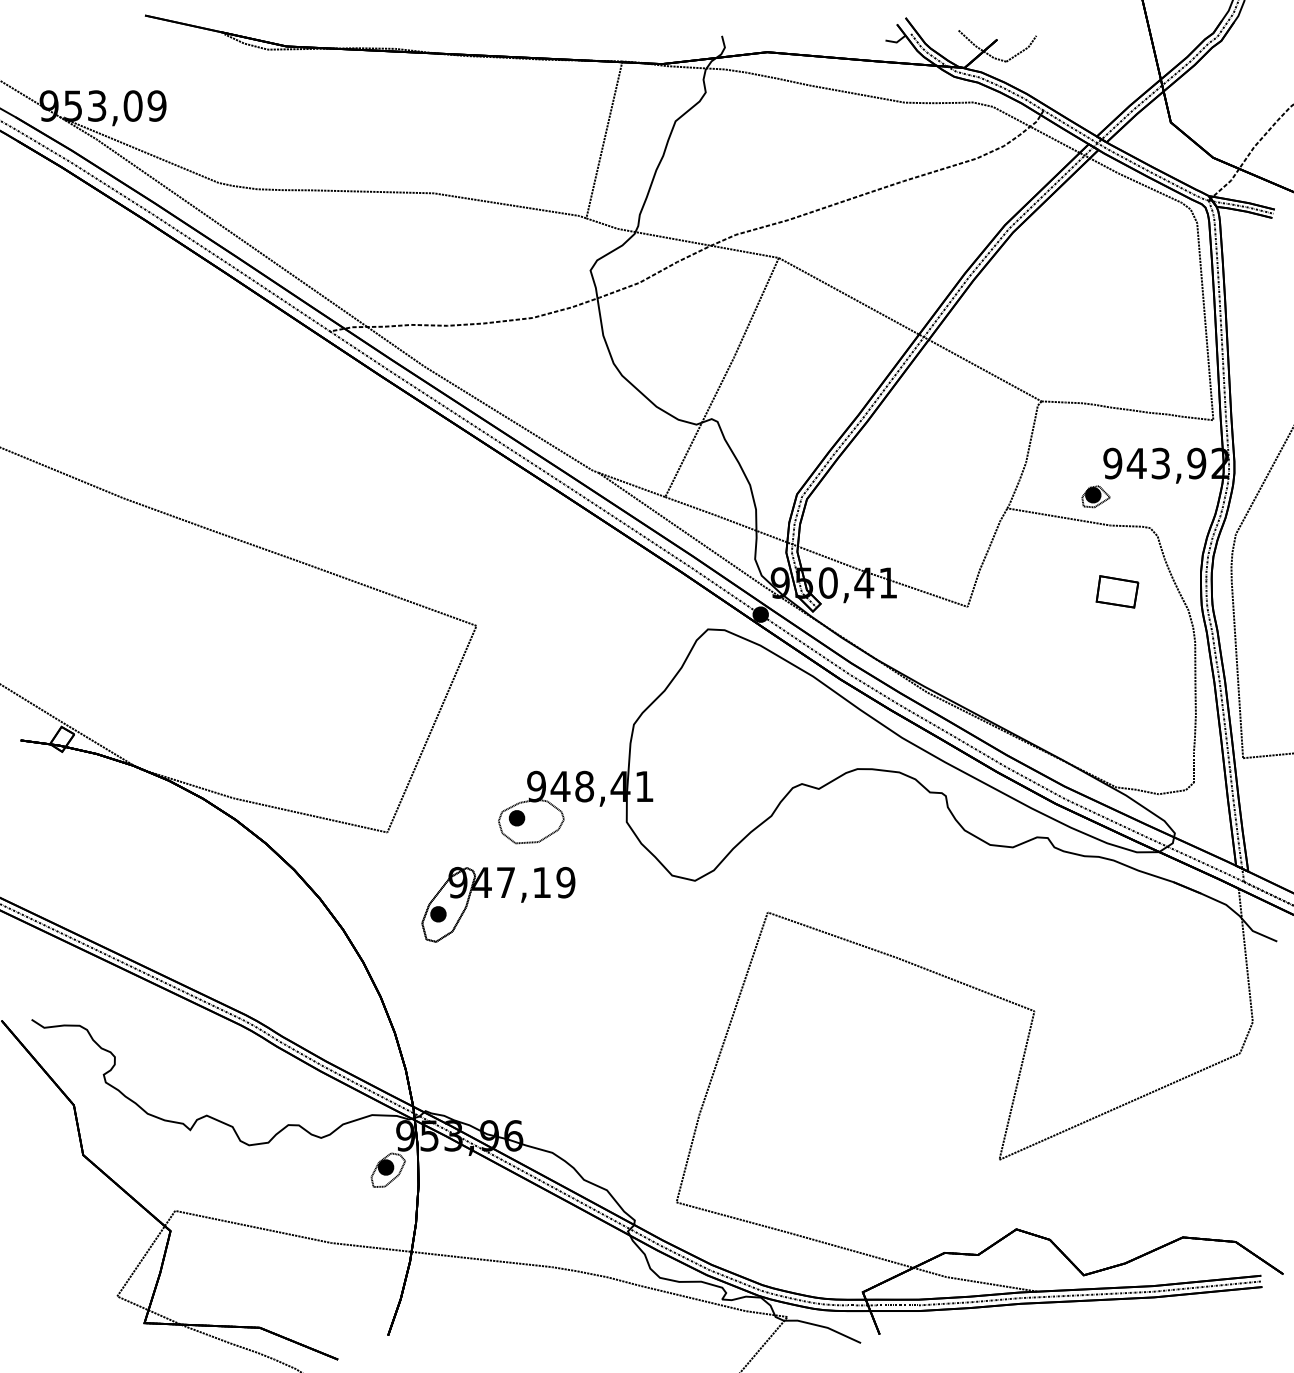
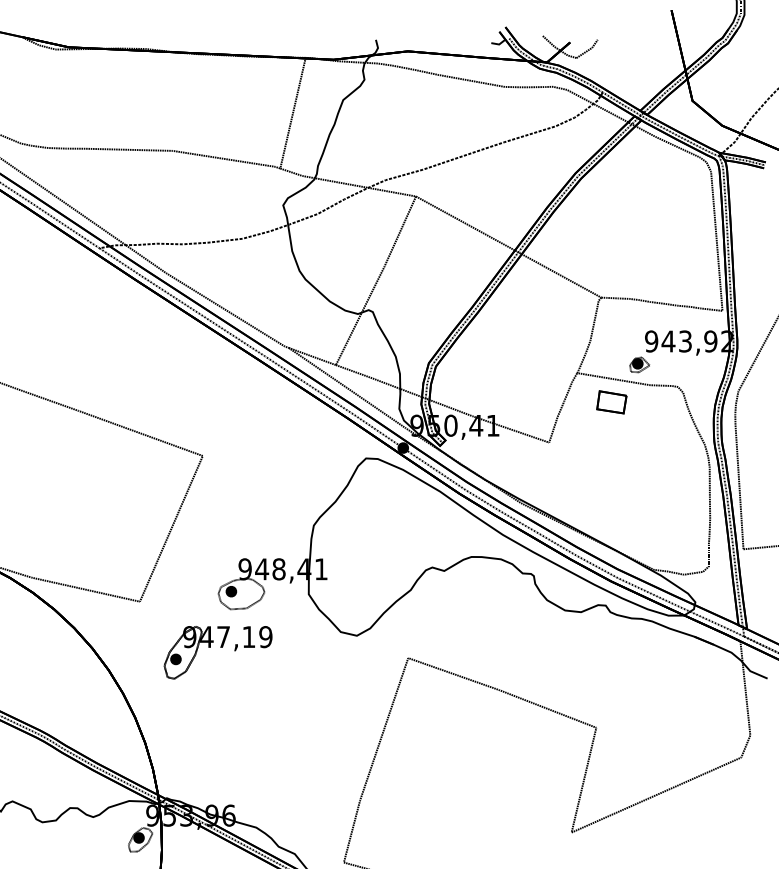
part: (1117, 591) -> (611, 402), moved

